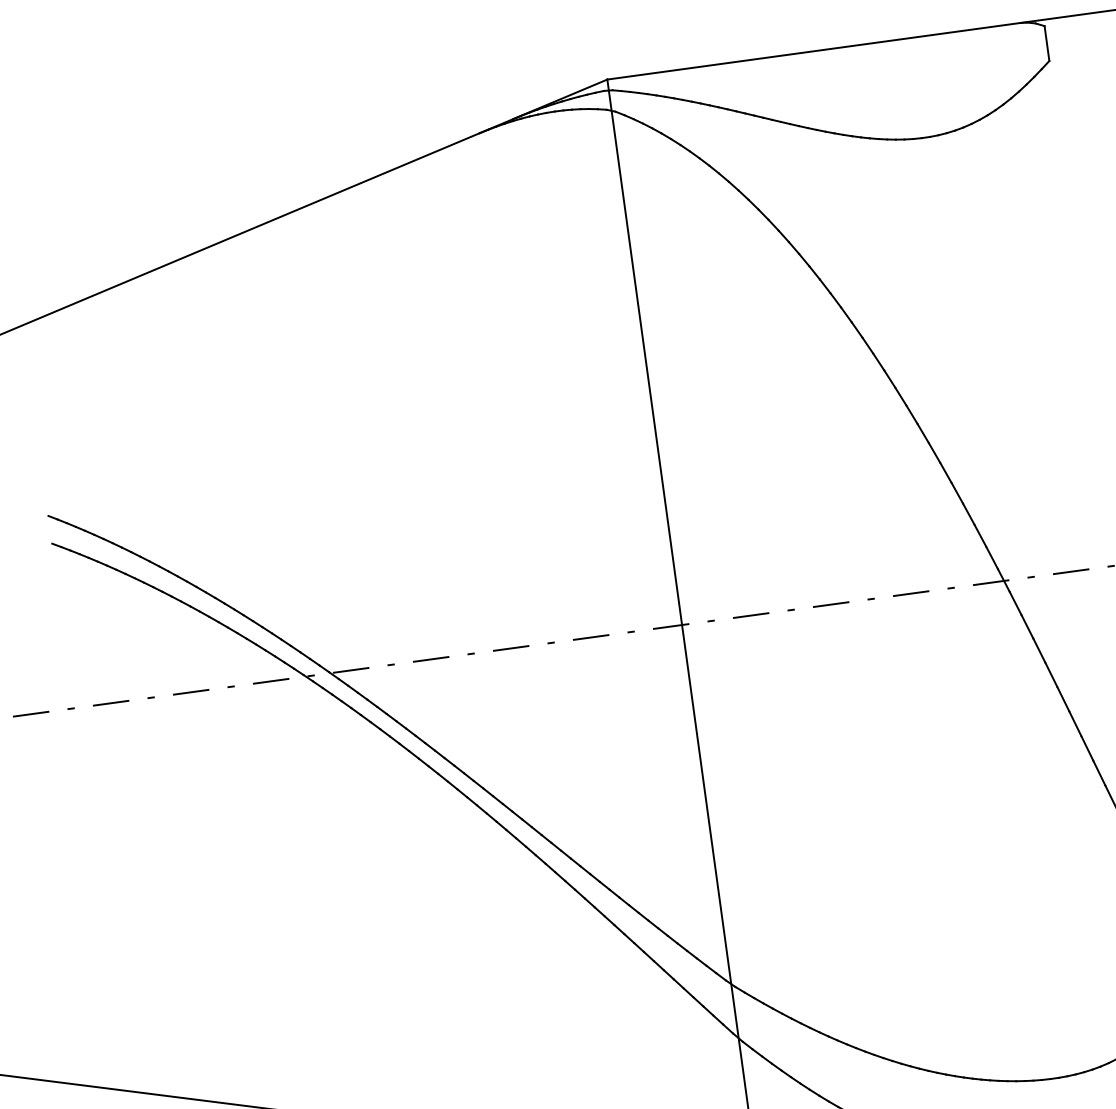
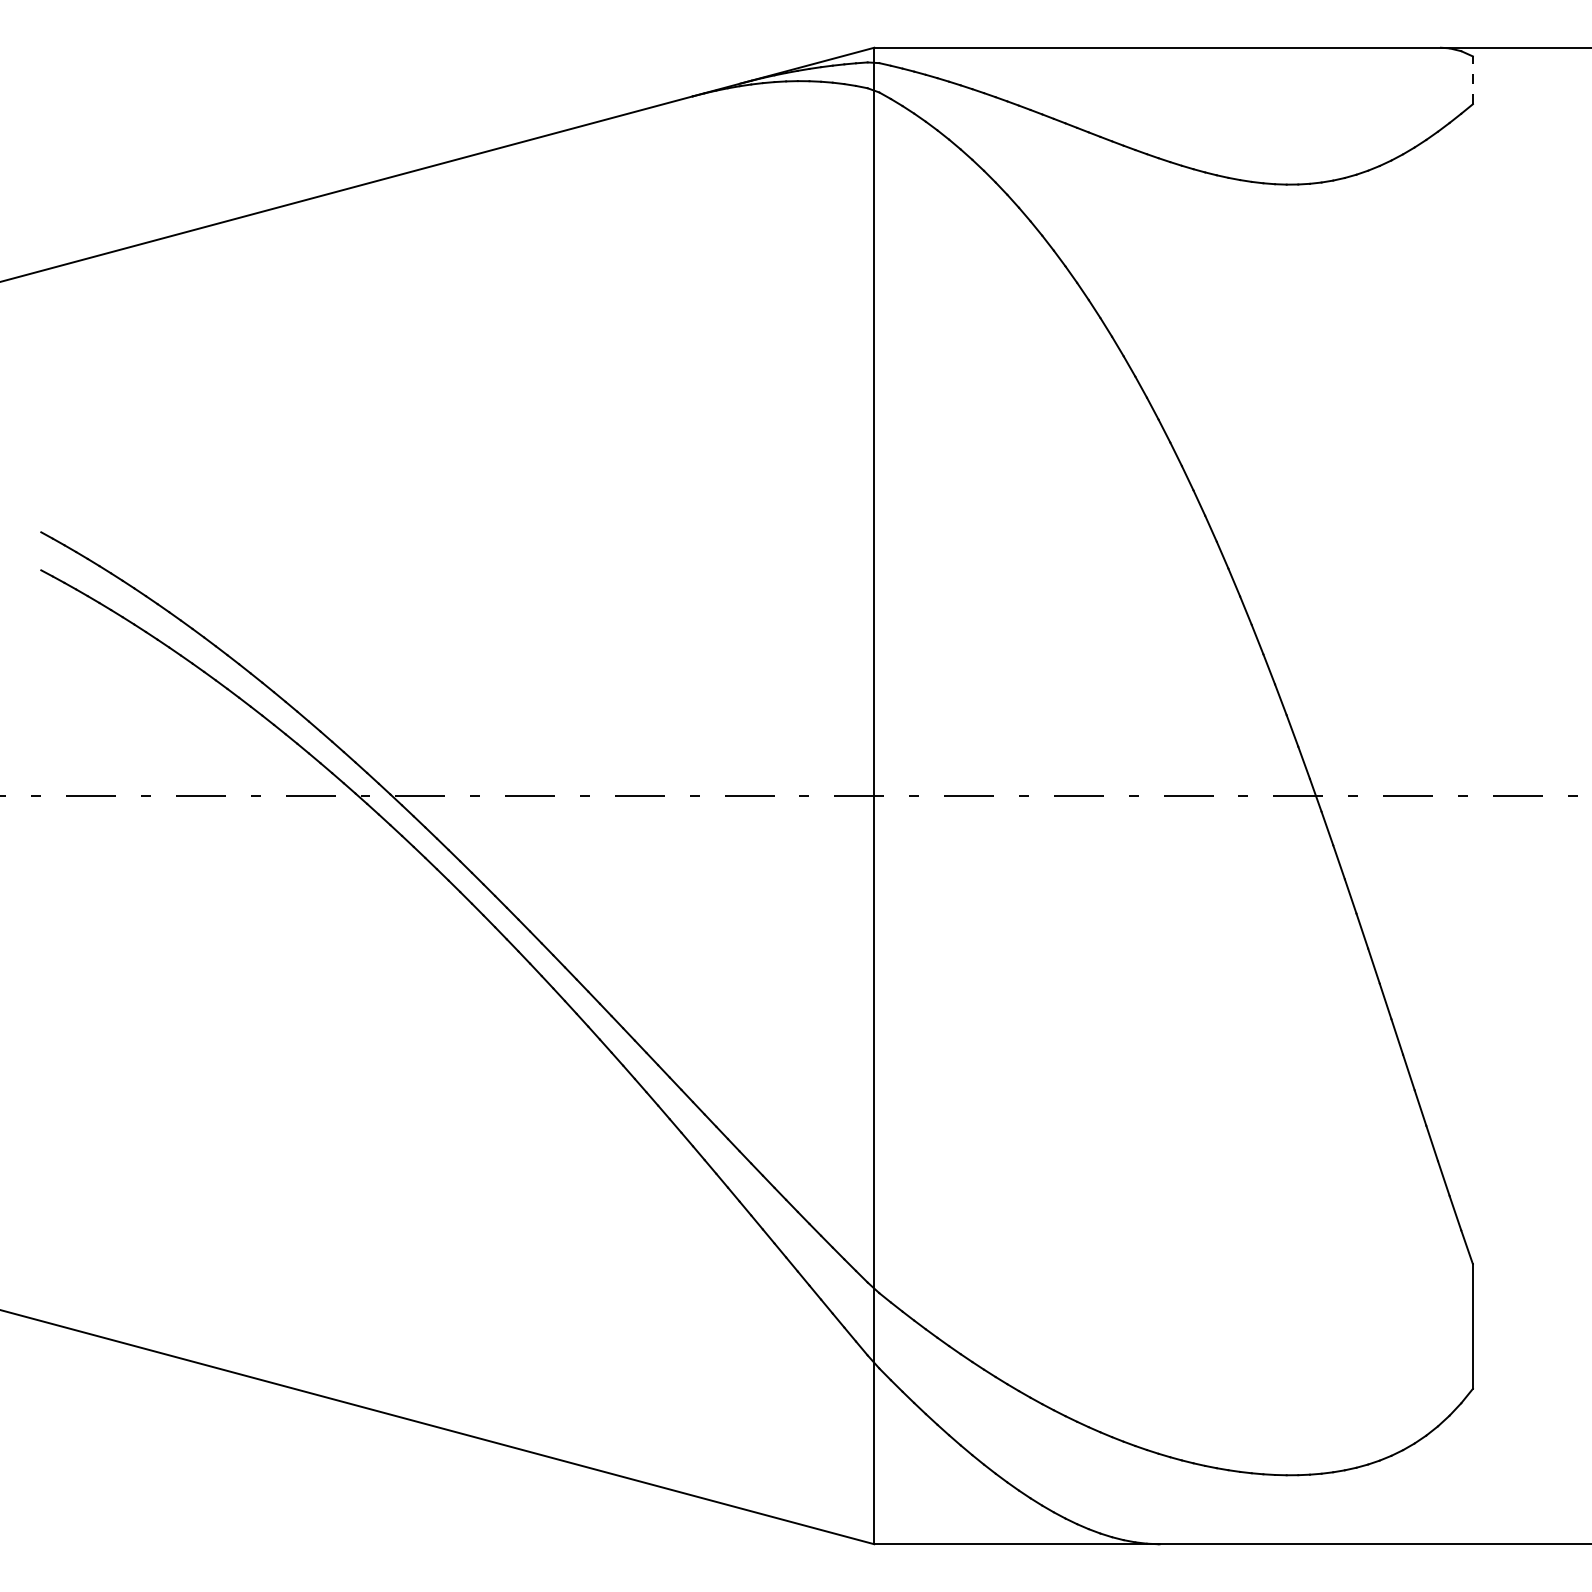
line: (1046, 43) -> (1472, 80), solid -> dashed

